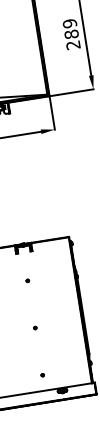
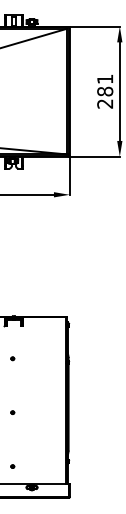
text: (70, 23) -> (105, 79), 289 -> 281

